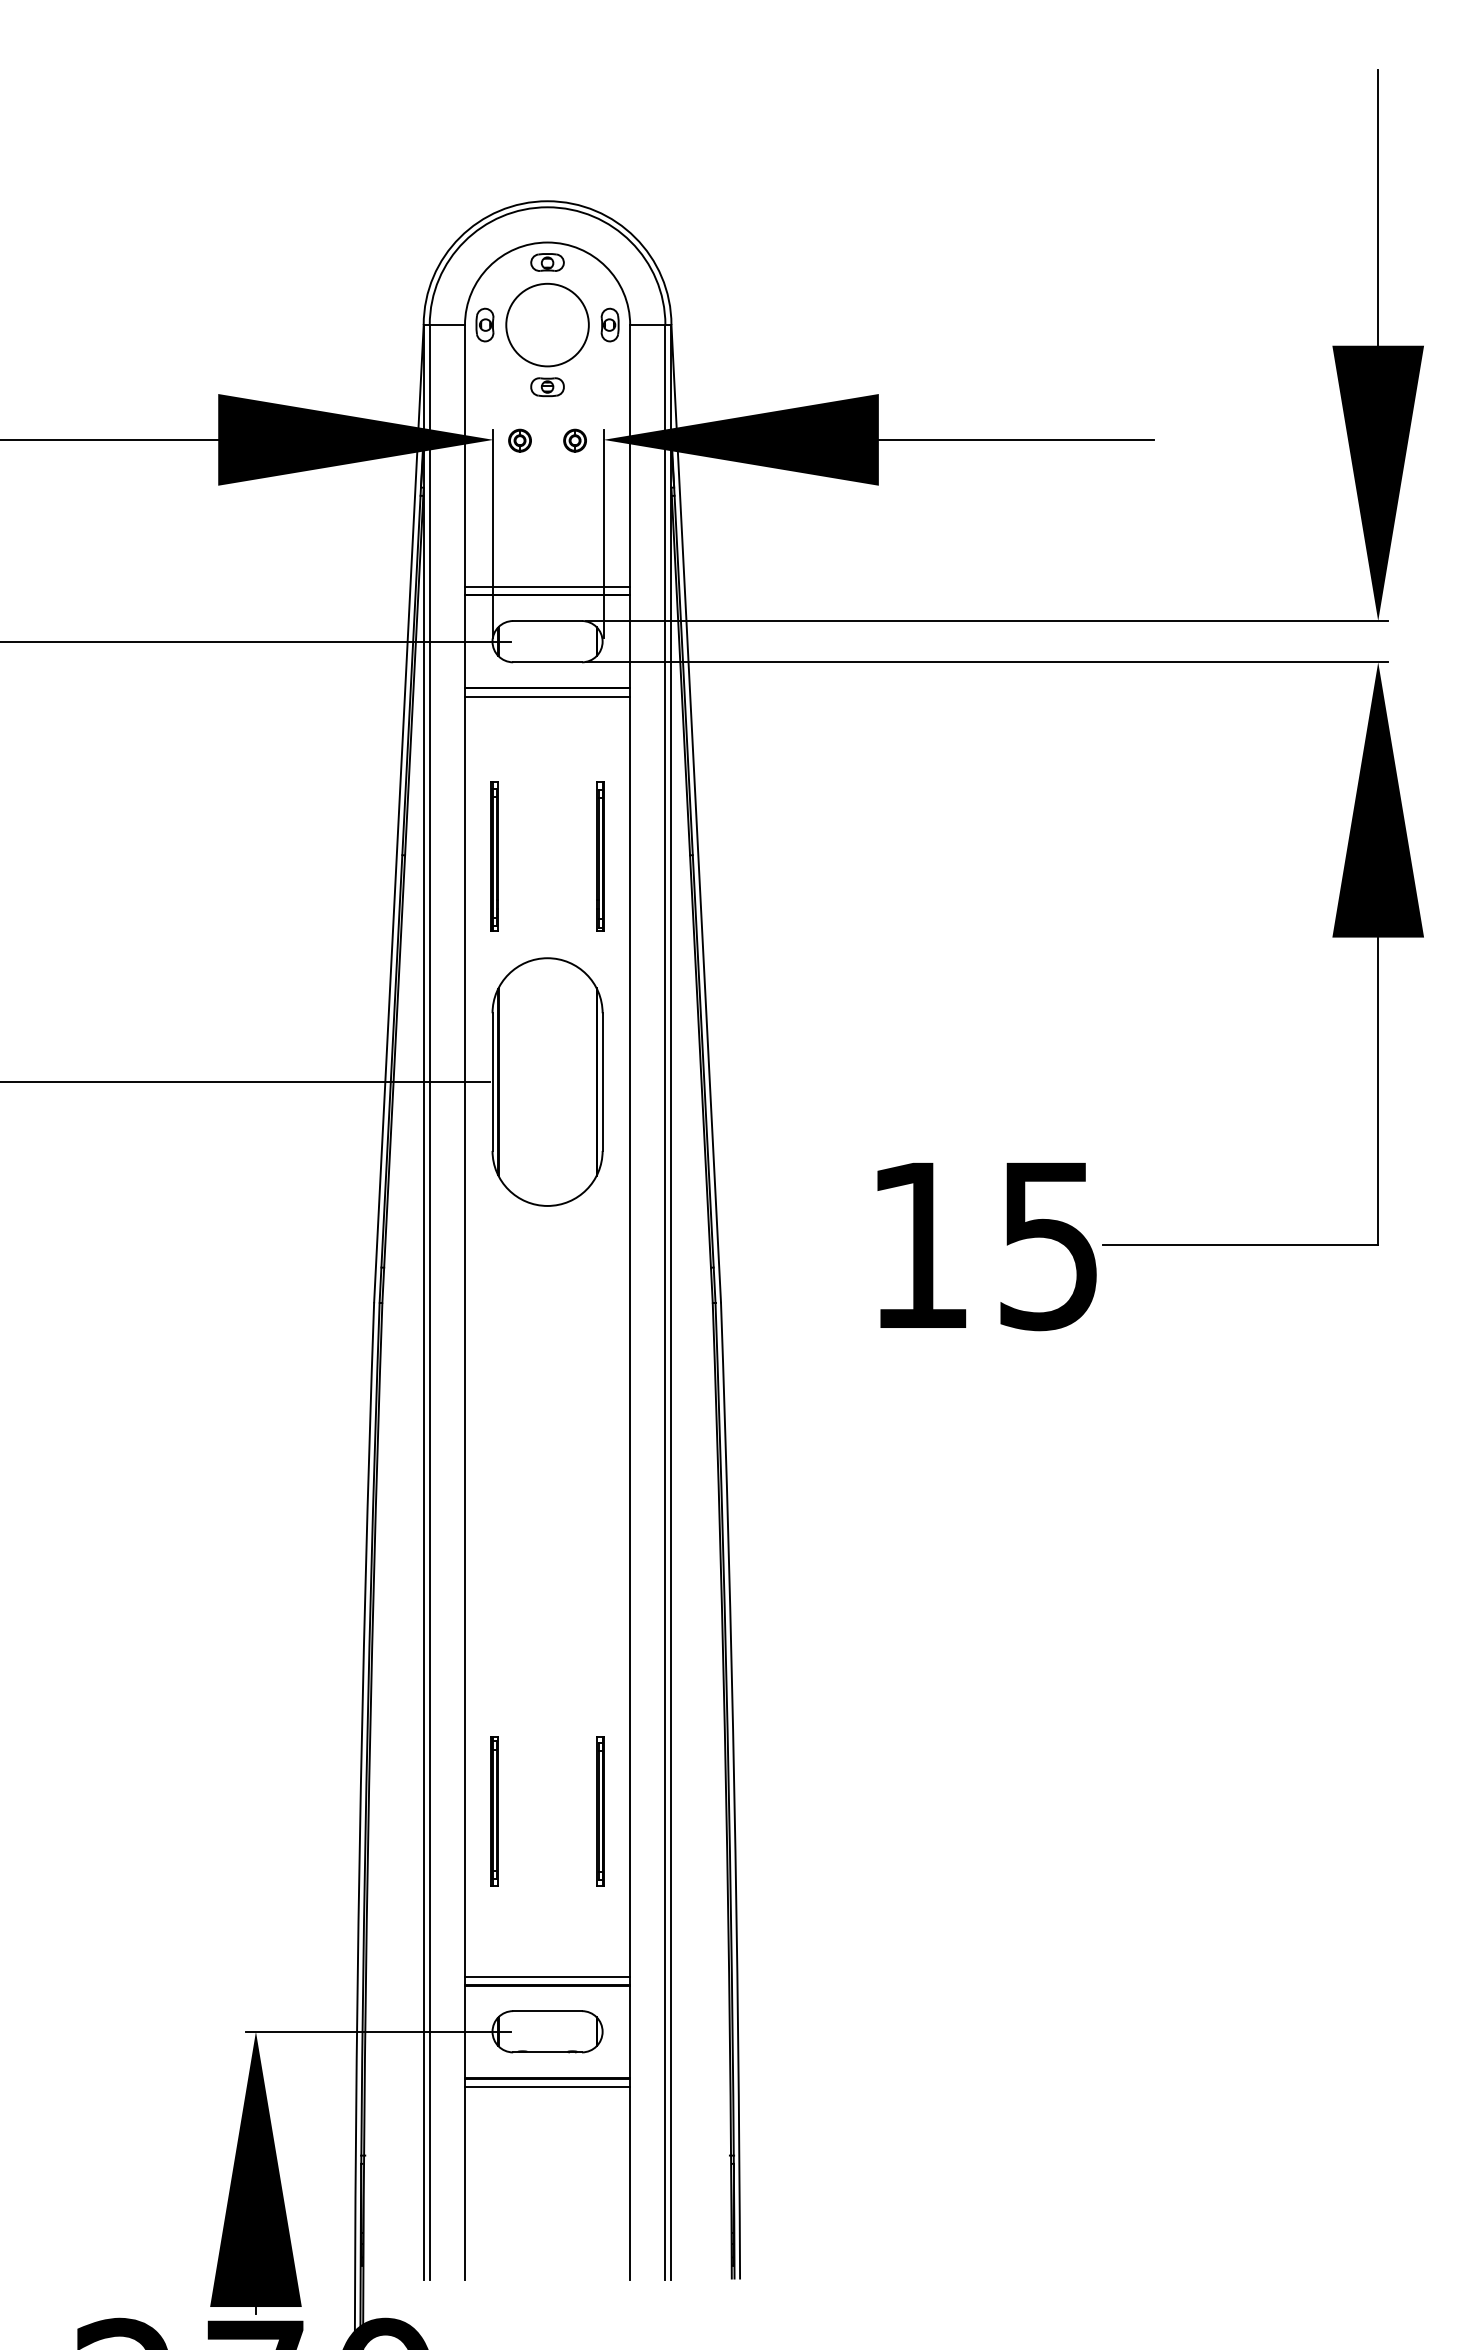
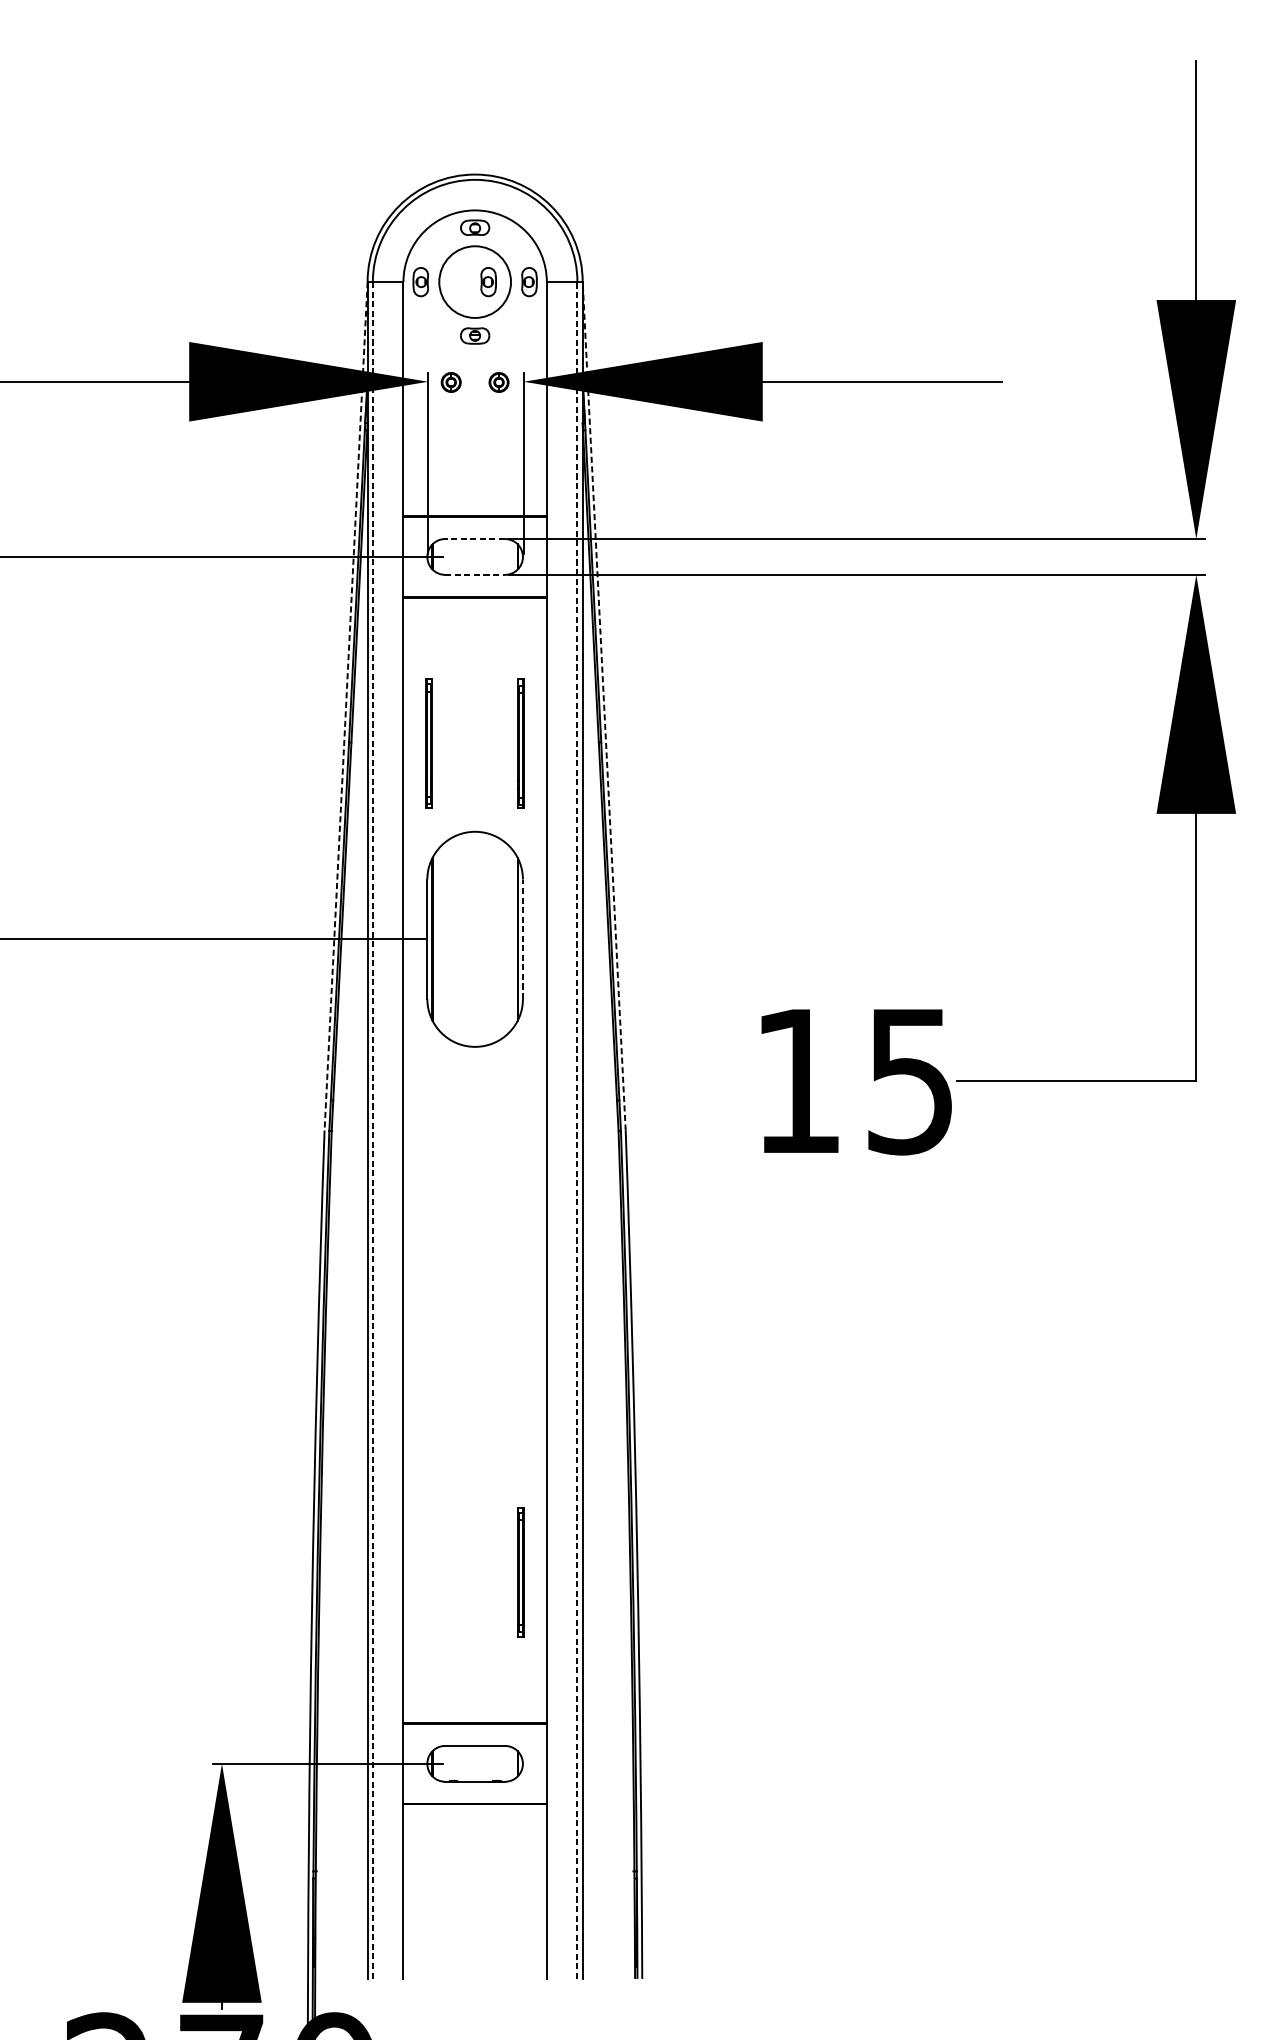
part: (562, 324) -> (488, 281), added
line: (547, 586) -> (475, 509), removed
line: (547, 621) -> (475, 539), solid -> dashed
line: (548, 662) -> (475, 575), solid -> dashed
line: (547, 696) -> (475, 604), removed
line: (696, 813) -> (604, 706), solid -> dashed
line: (398, 814) -> (345, 707), solid -> dashed
line: (602, 1082) -> (522, 939), solid -> dashed
line: (665, 1301) -> (577, 1129), solid -> dashed
line: (429, 1302) -> (372, 1130), solid -> dashed
part: (494, 1811) -> (429, 1572), removed
line: (547, 1976) -> (475, 1715), removed
line: (547, 2086) -> (475, 1811), removed

